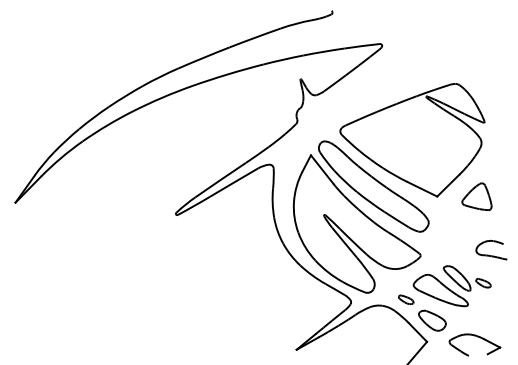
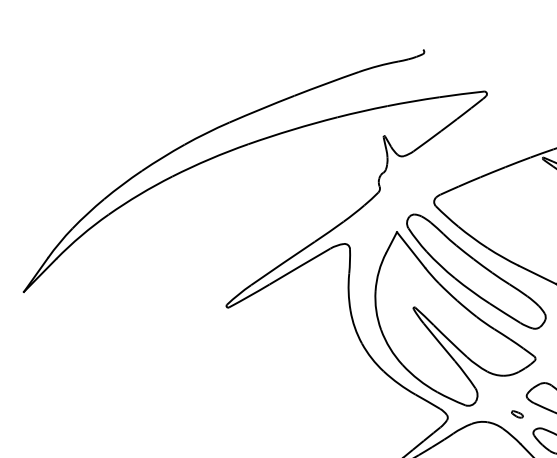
part: (406, 299) -> (517, 414), size x0.6

